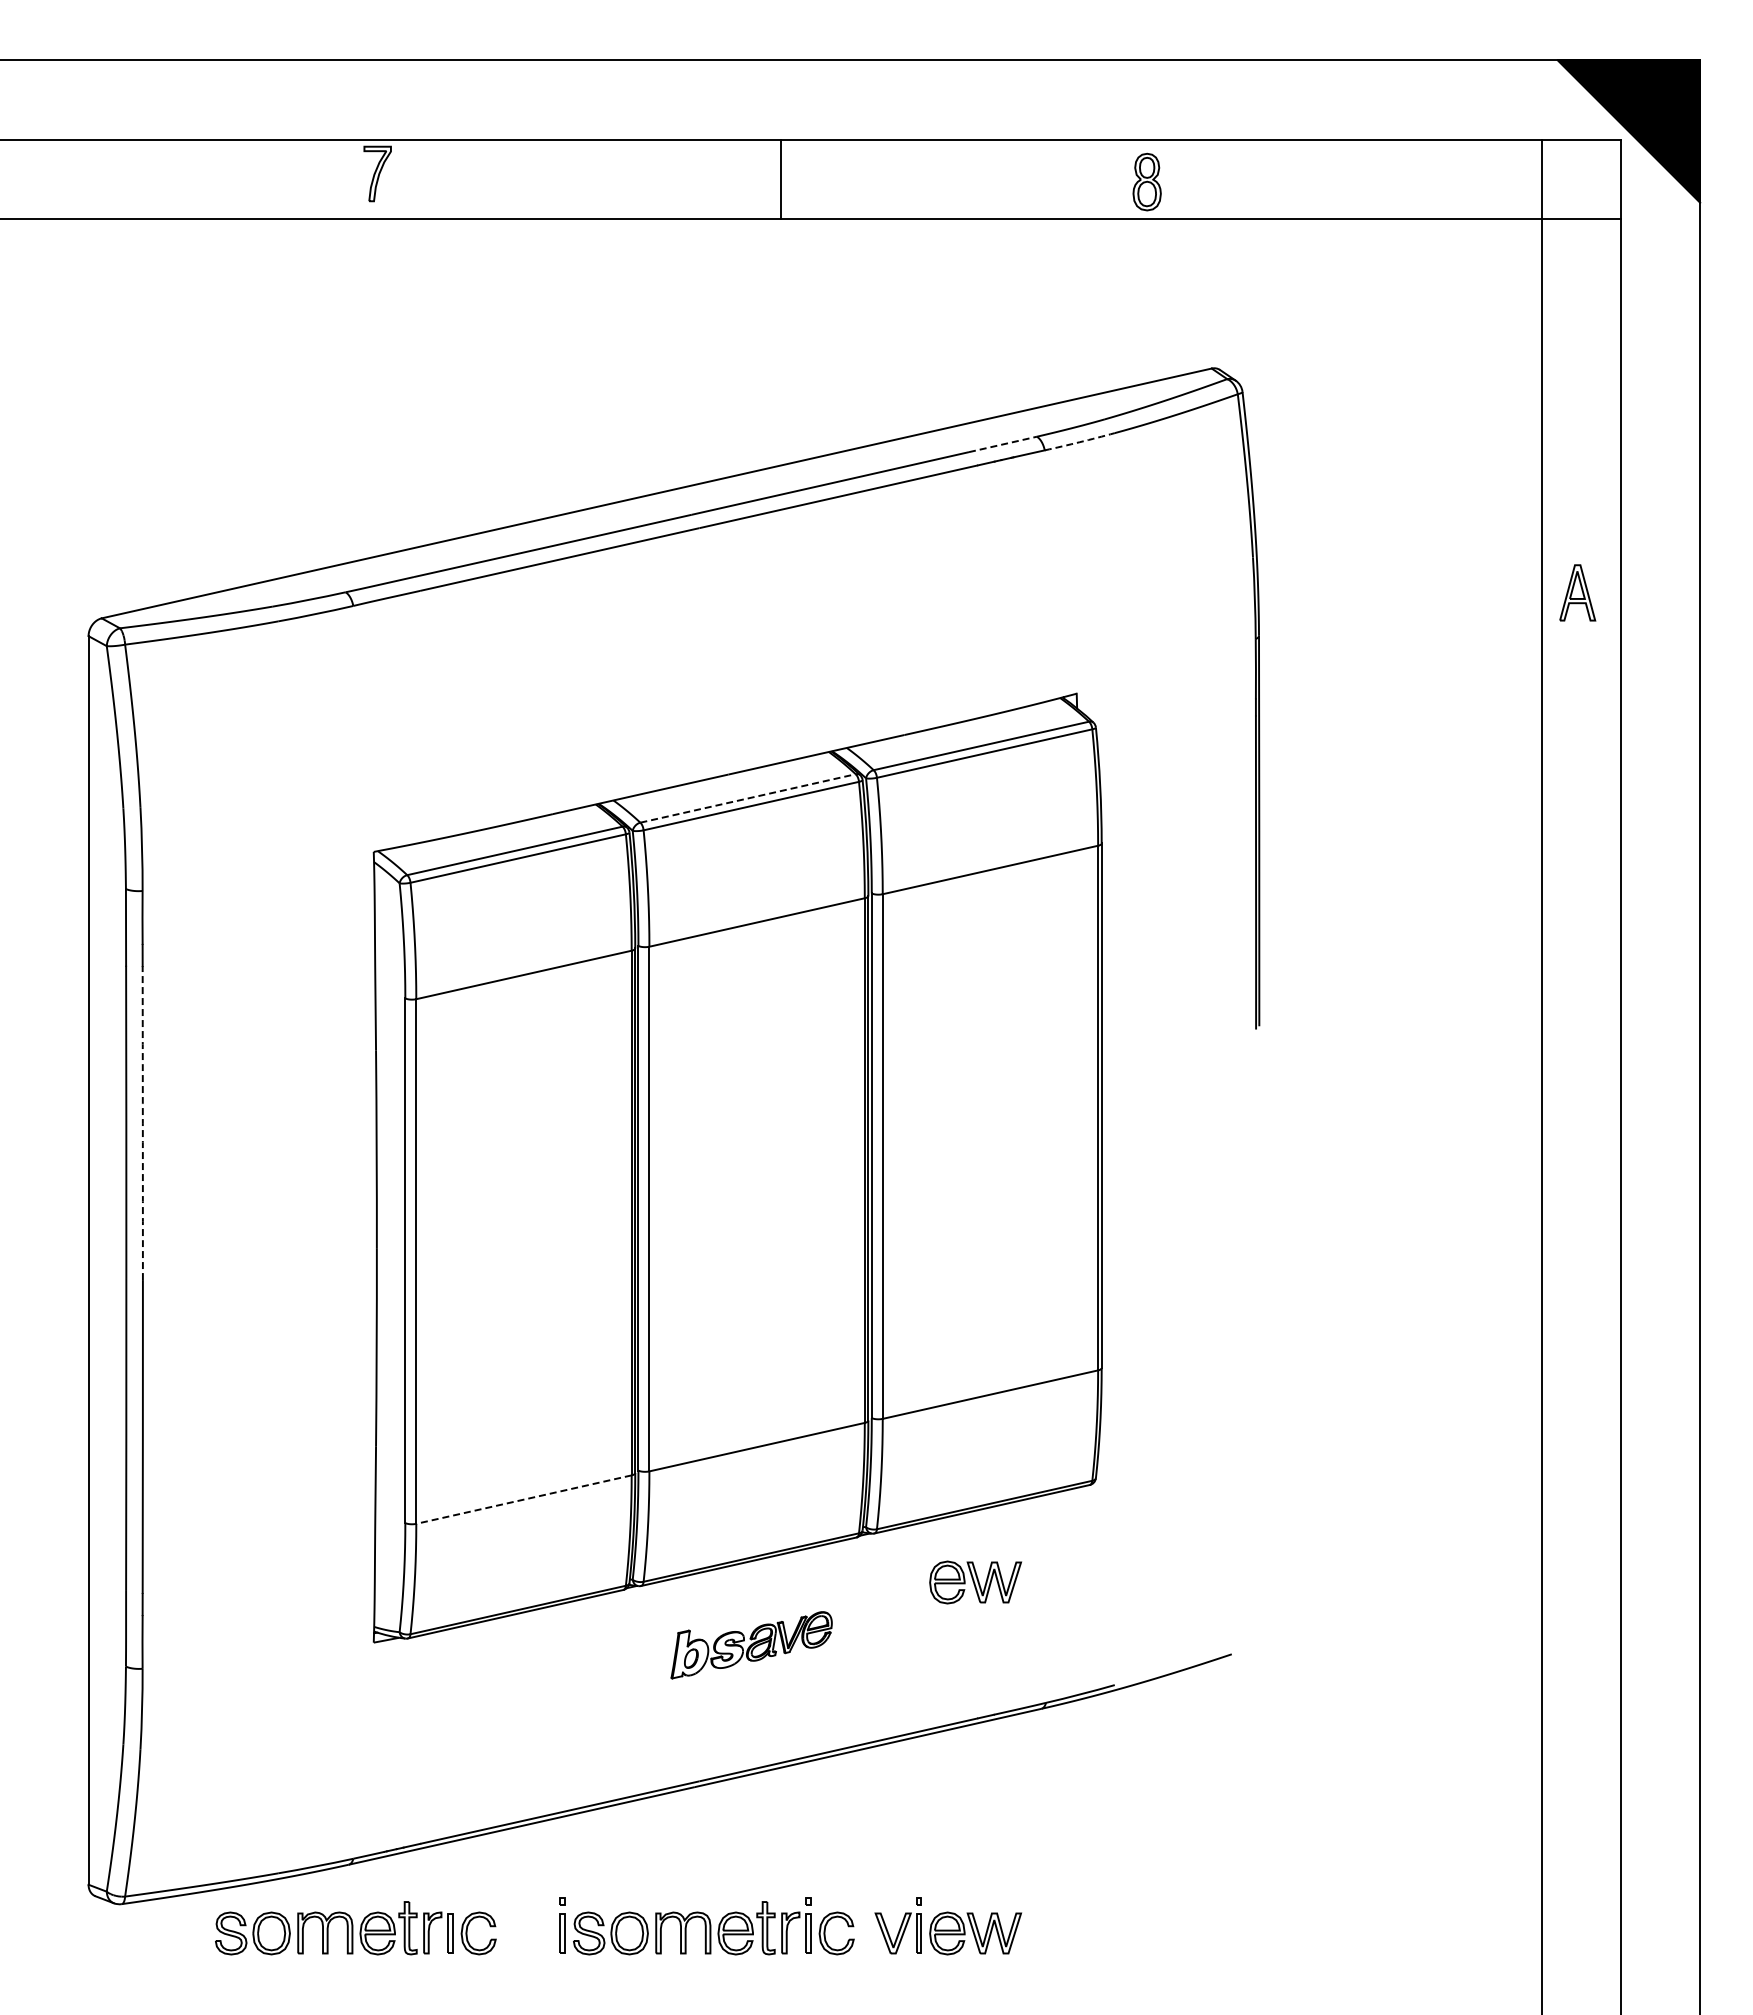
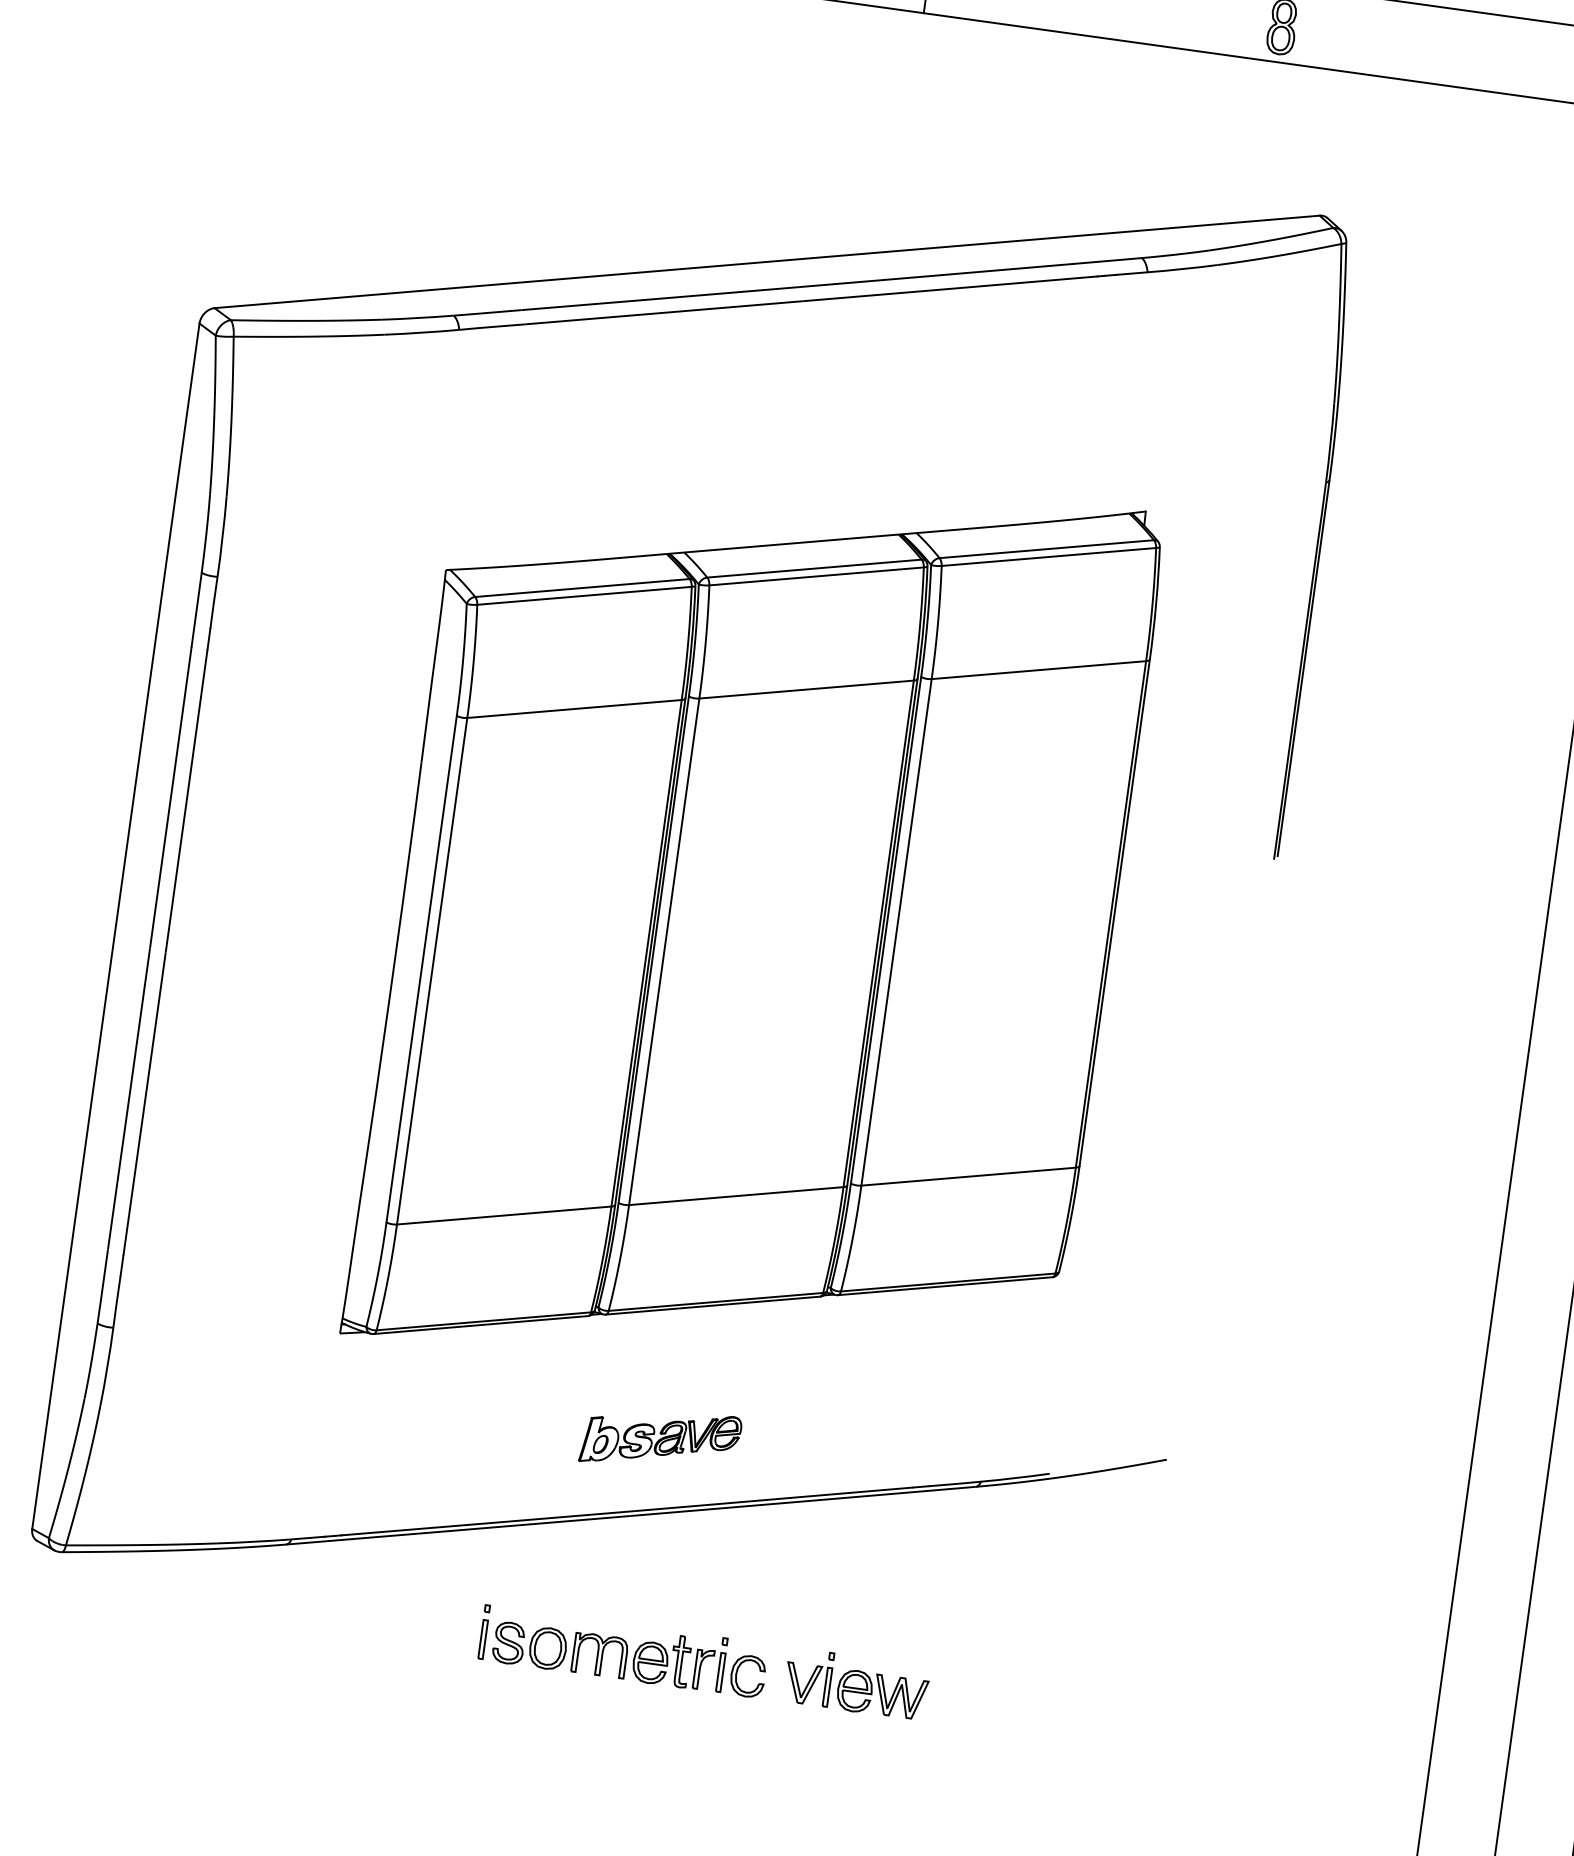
arc: (1079, 442) -> (1182, 269), dashed -> solid
line: (1002, 444) -> (1107, 260), dashed -> solid
line: (748, 798) -> (814, 568), dashed -> solid
arc: (142, 1123) -> (186, 801), dashed -> solid
line: (523, 1499) -> (503, 1215), dashed -> solid
part: (975, 1582) -> (929, 1356), removed
part: (751, 1645) -> (660, 1439), moved
part: (355, 1928) -> (284, 1607), removed

